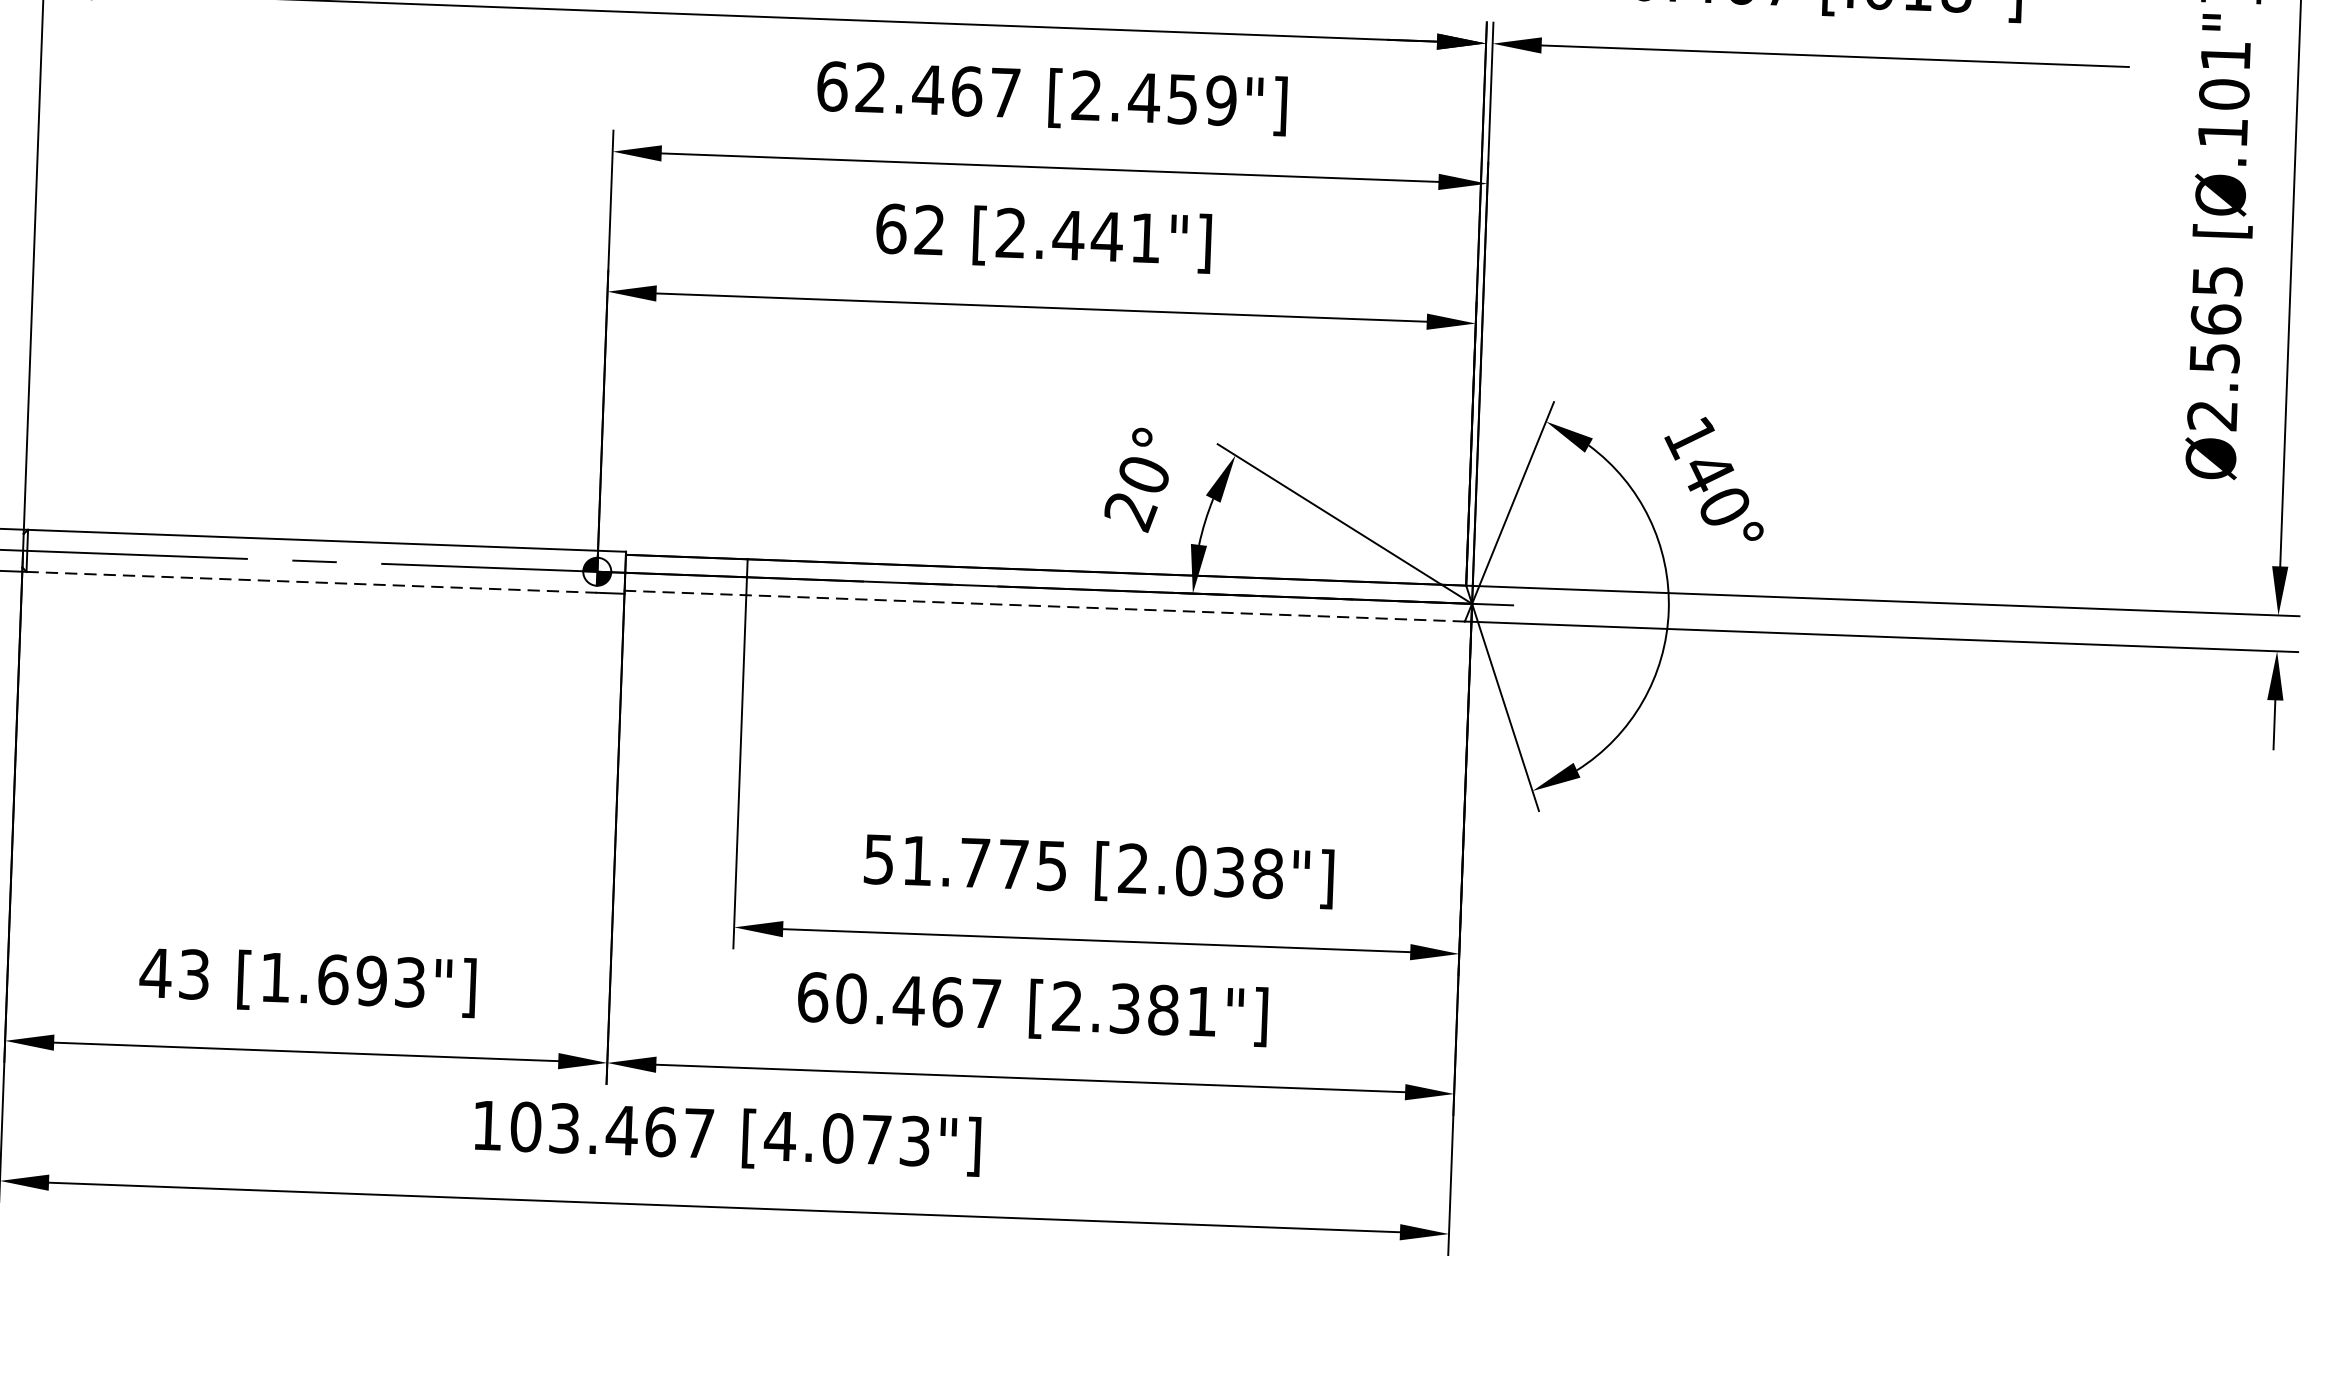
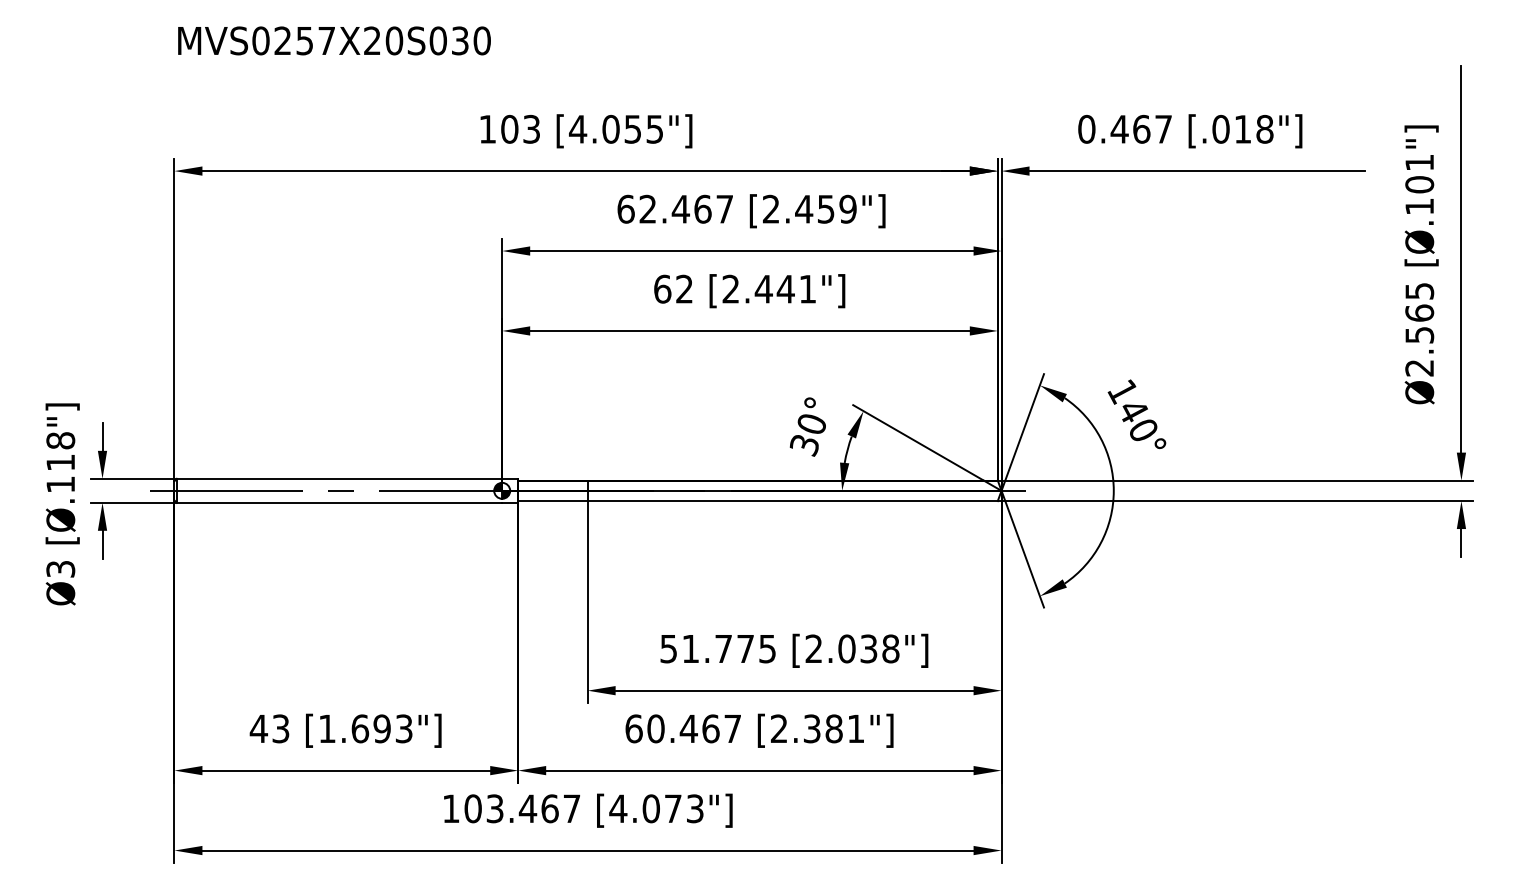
text: (1129, 513) -> (804, 446), 20° -> 30°
line: (311, 581) -> (339, 502), dashed -> solid
line: (1045, 606) -> (758, 501), dashed -> solid

